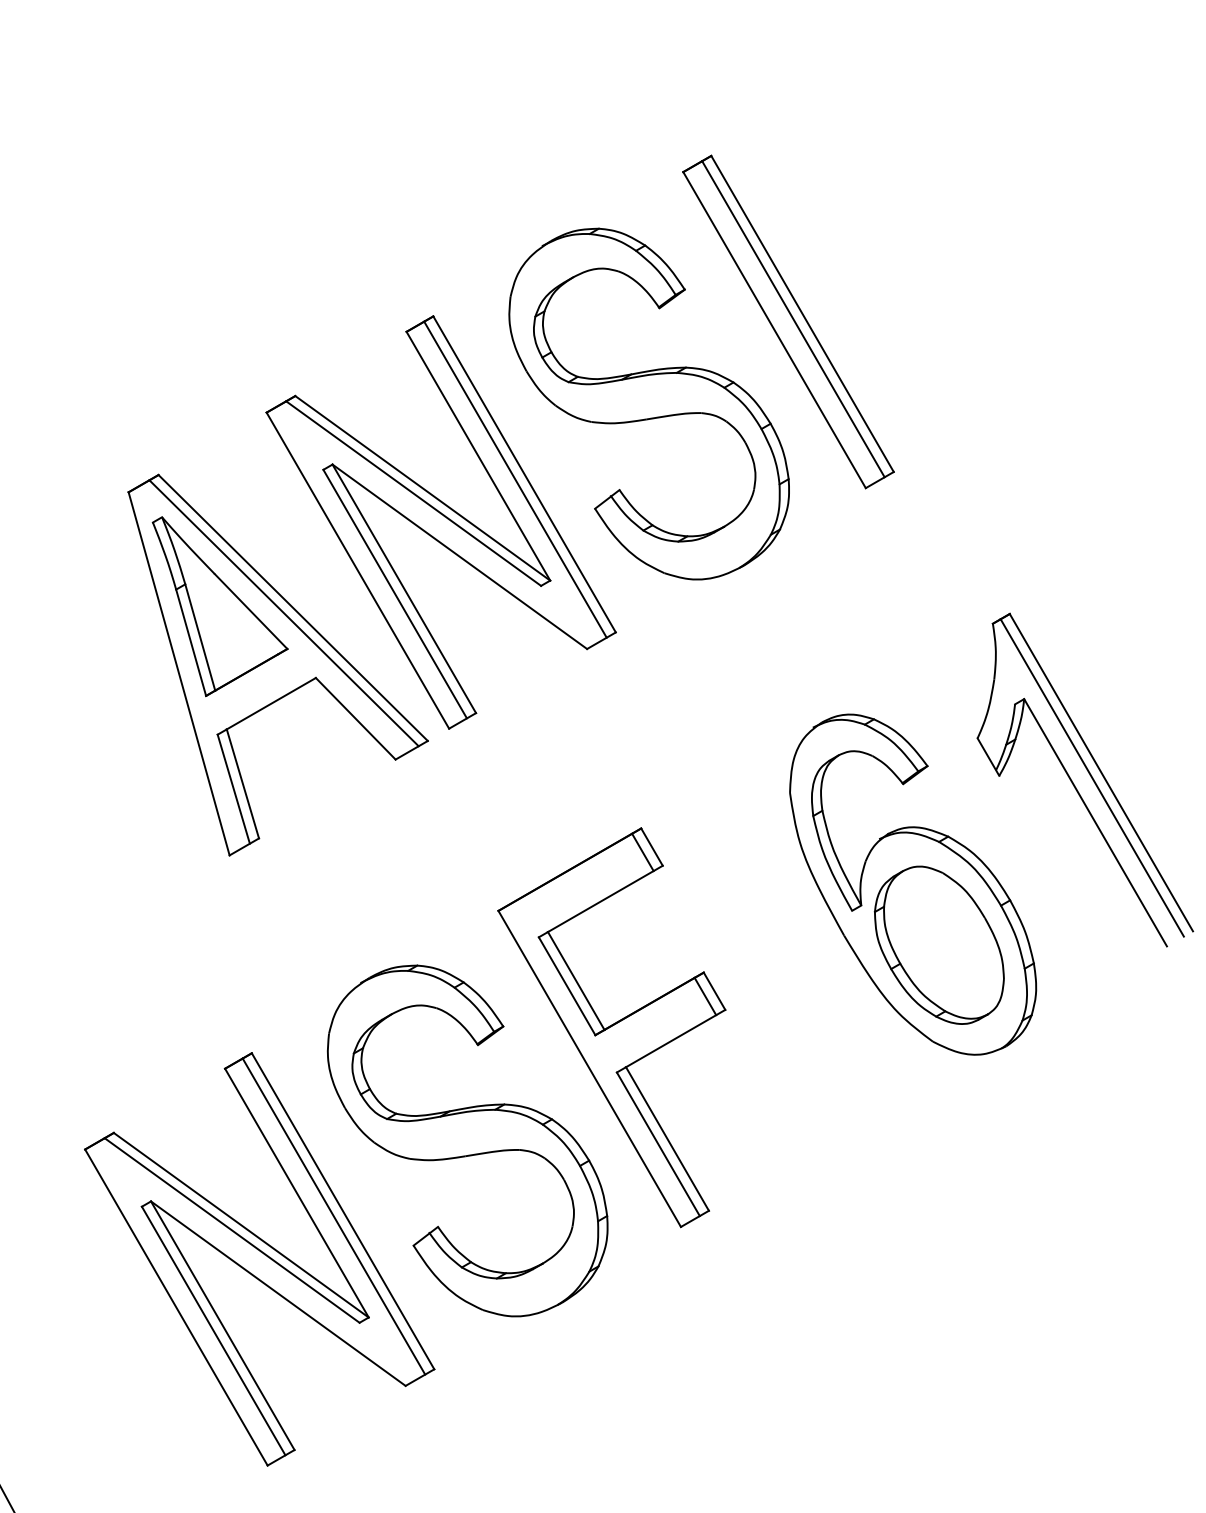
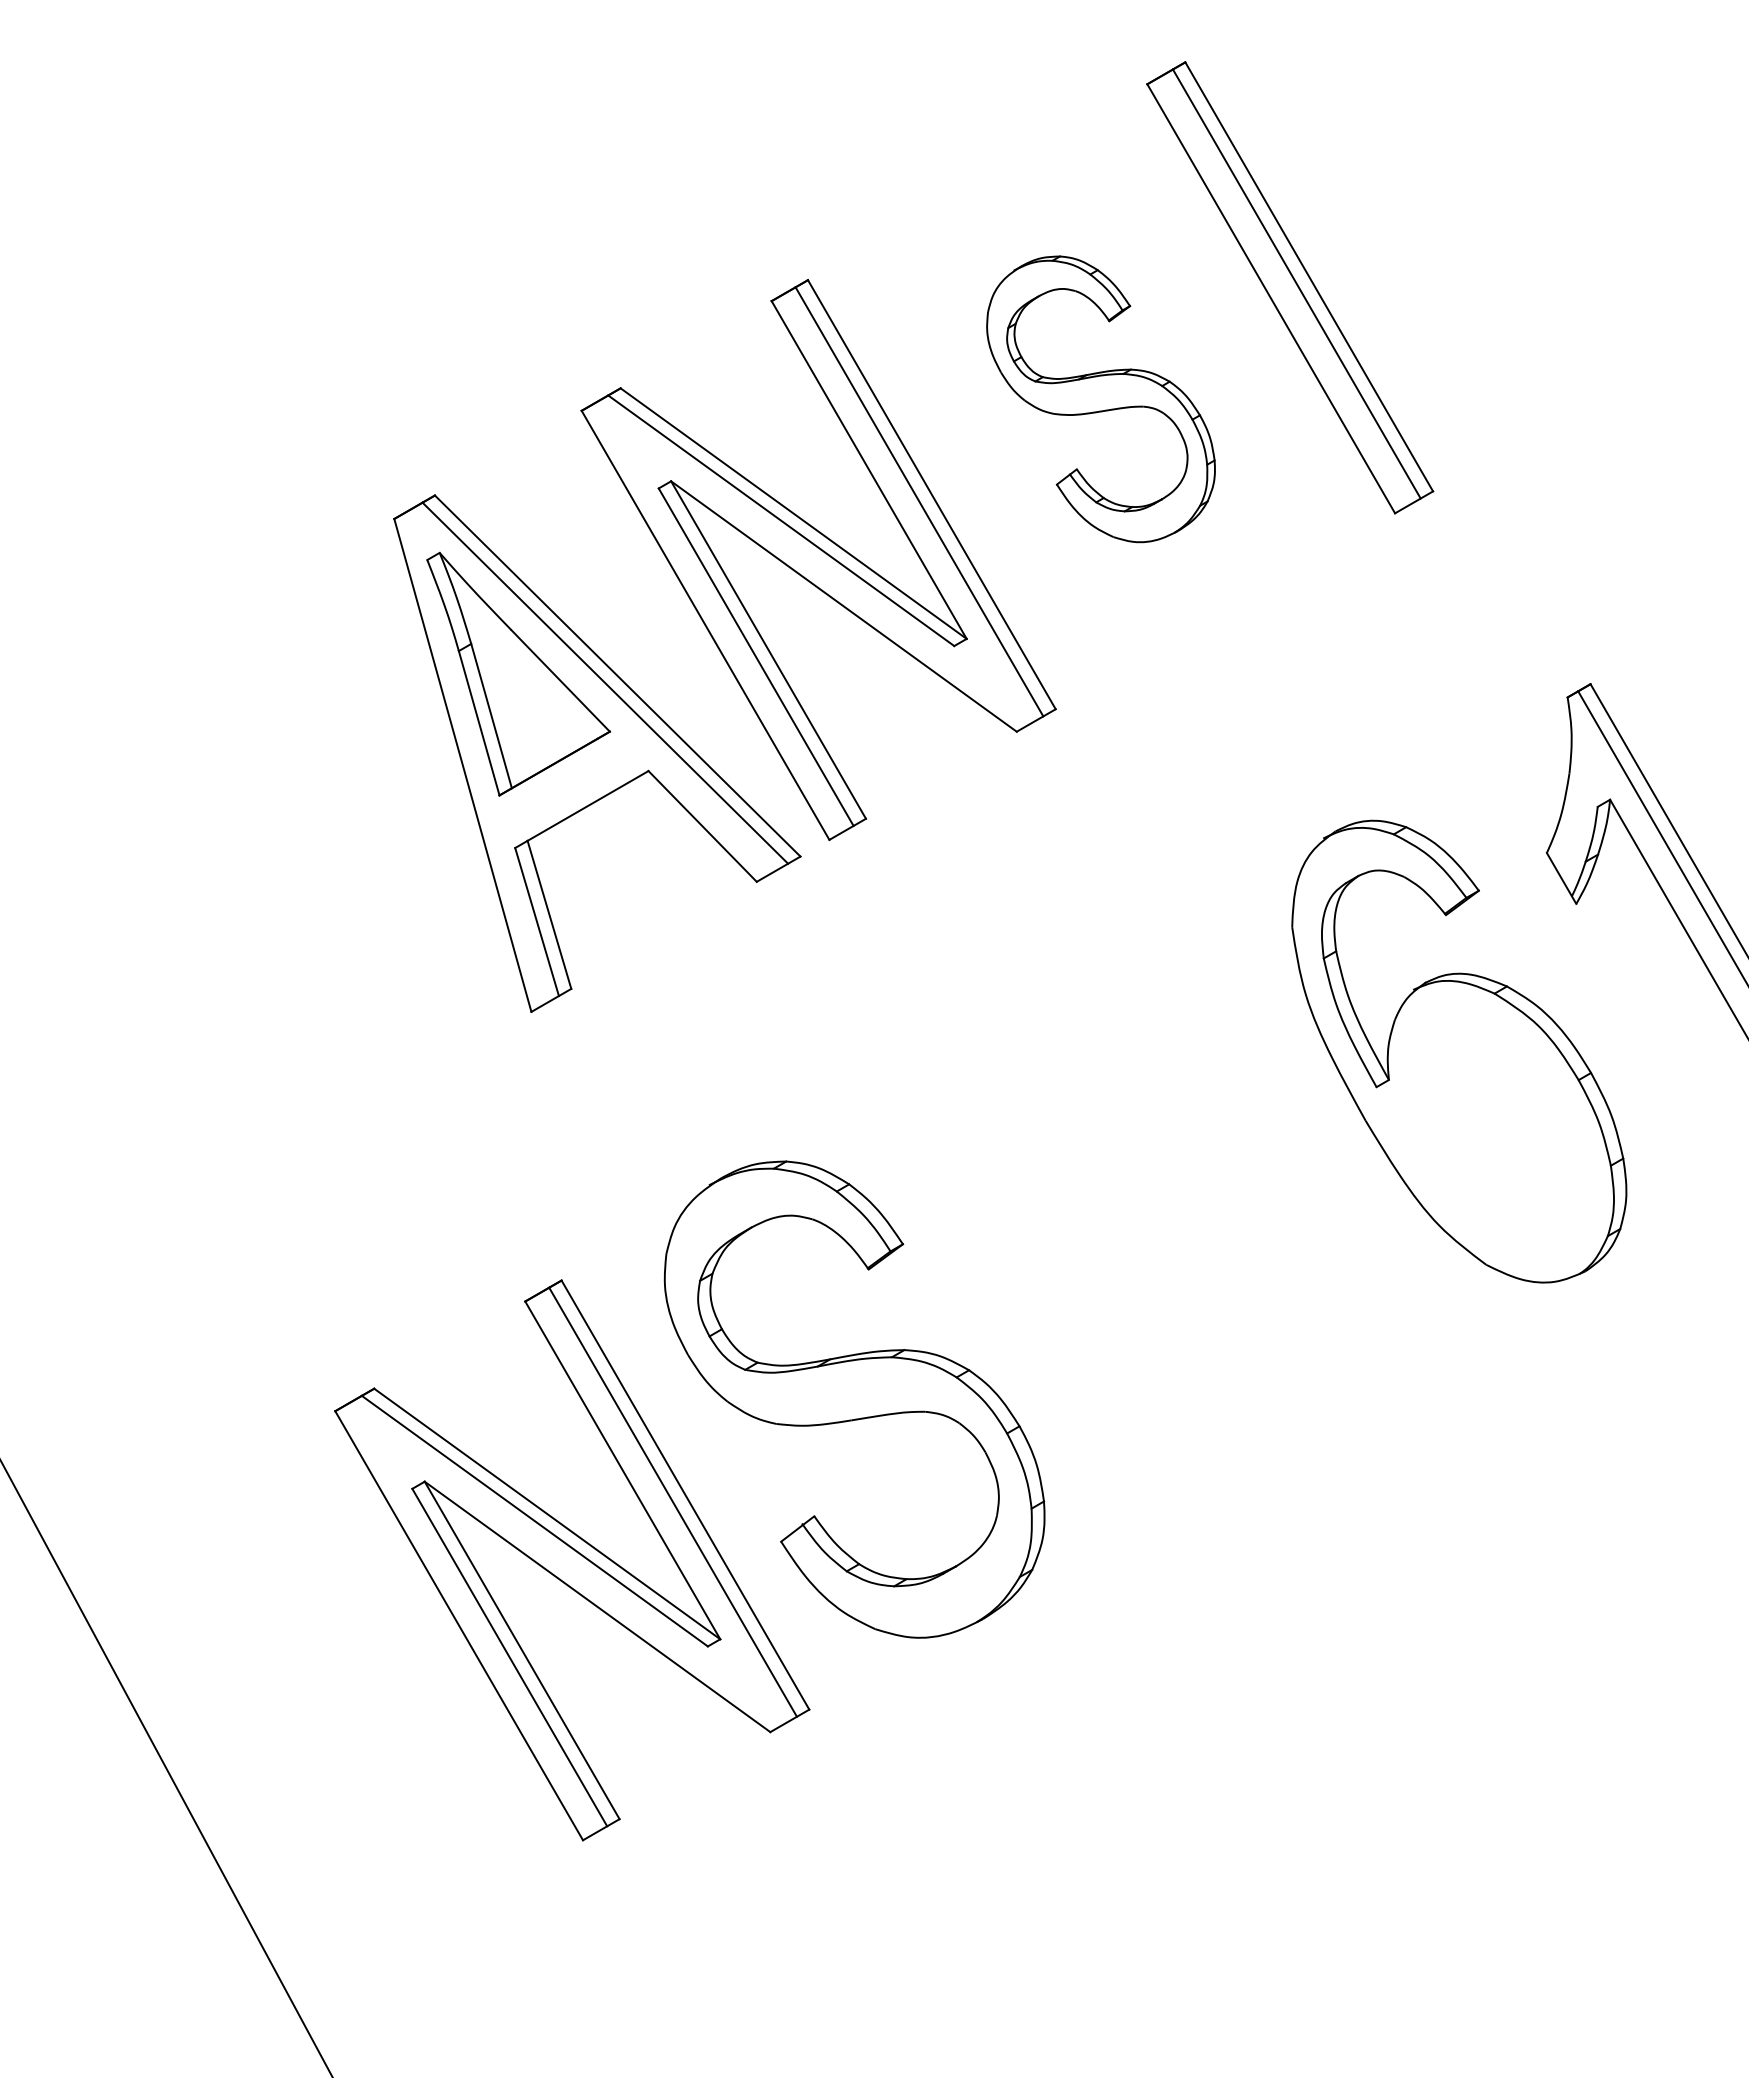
part: (648, 404) -> (1100, 399), size x0.6
part: (939, 944) -> (1494, 1133), removed
part: (611, 1027) -> (1050, 1245), removed

